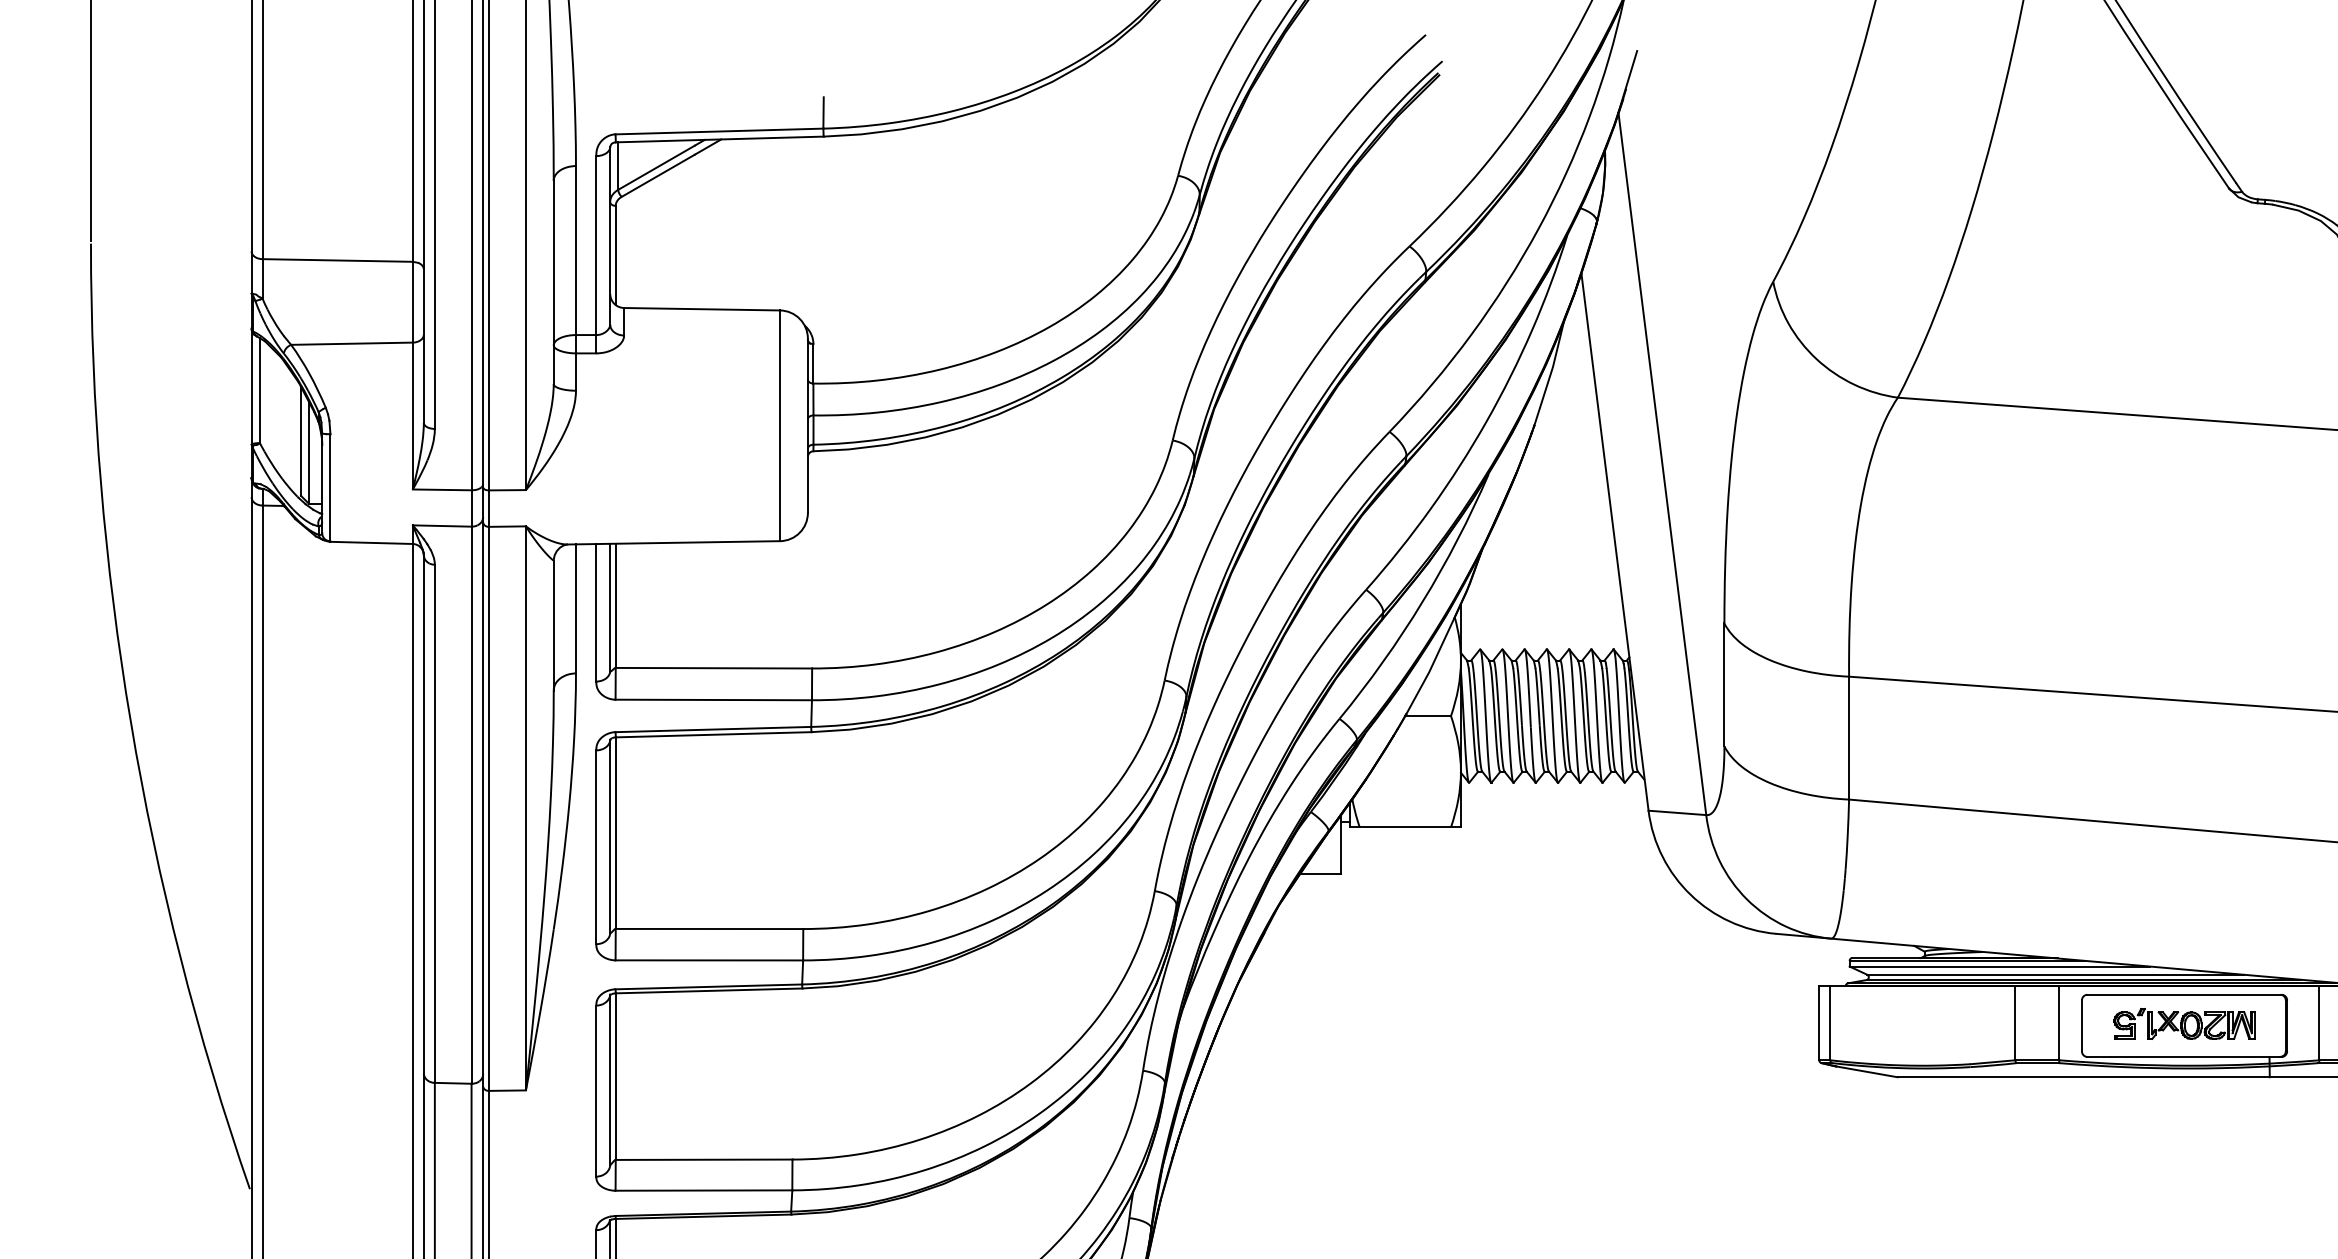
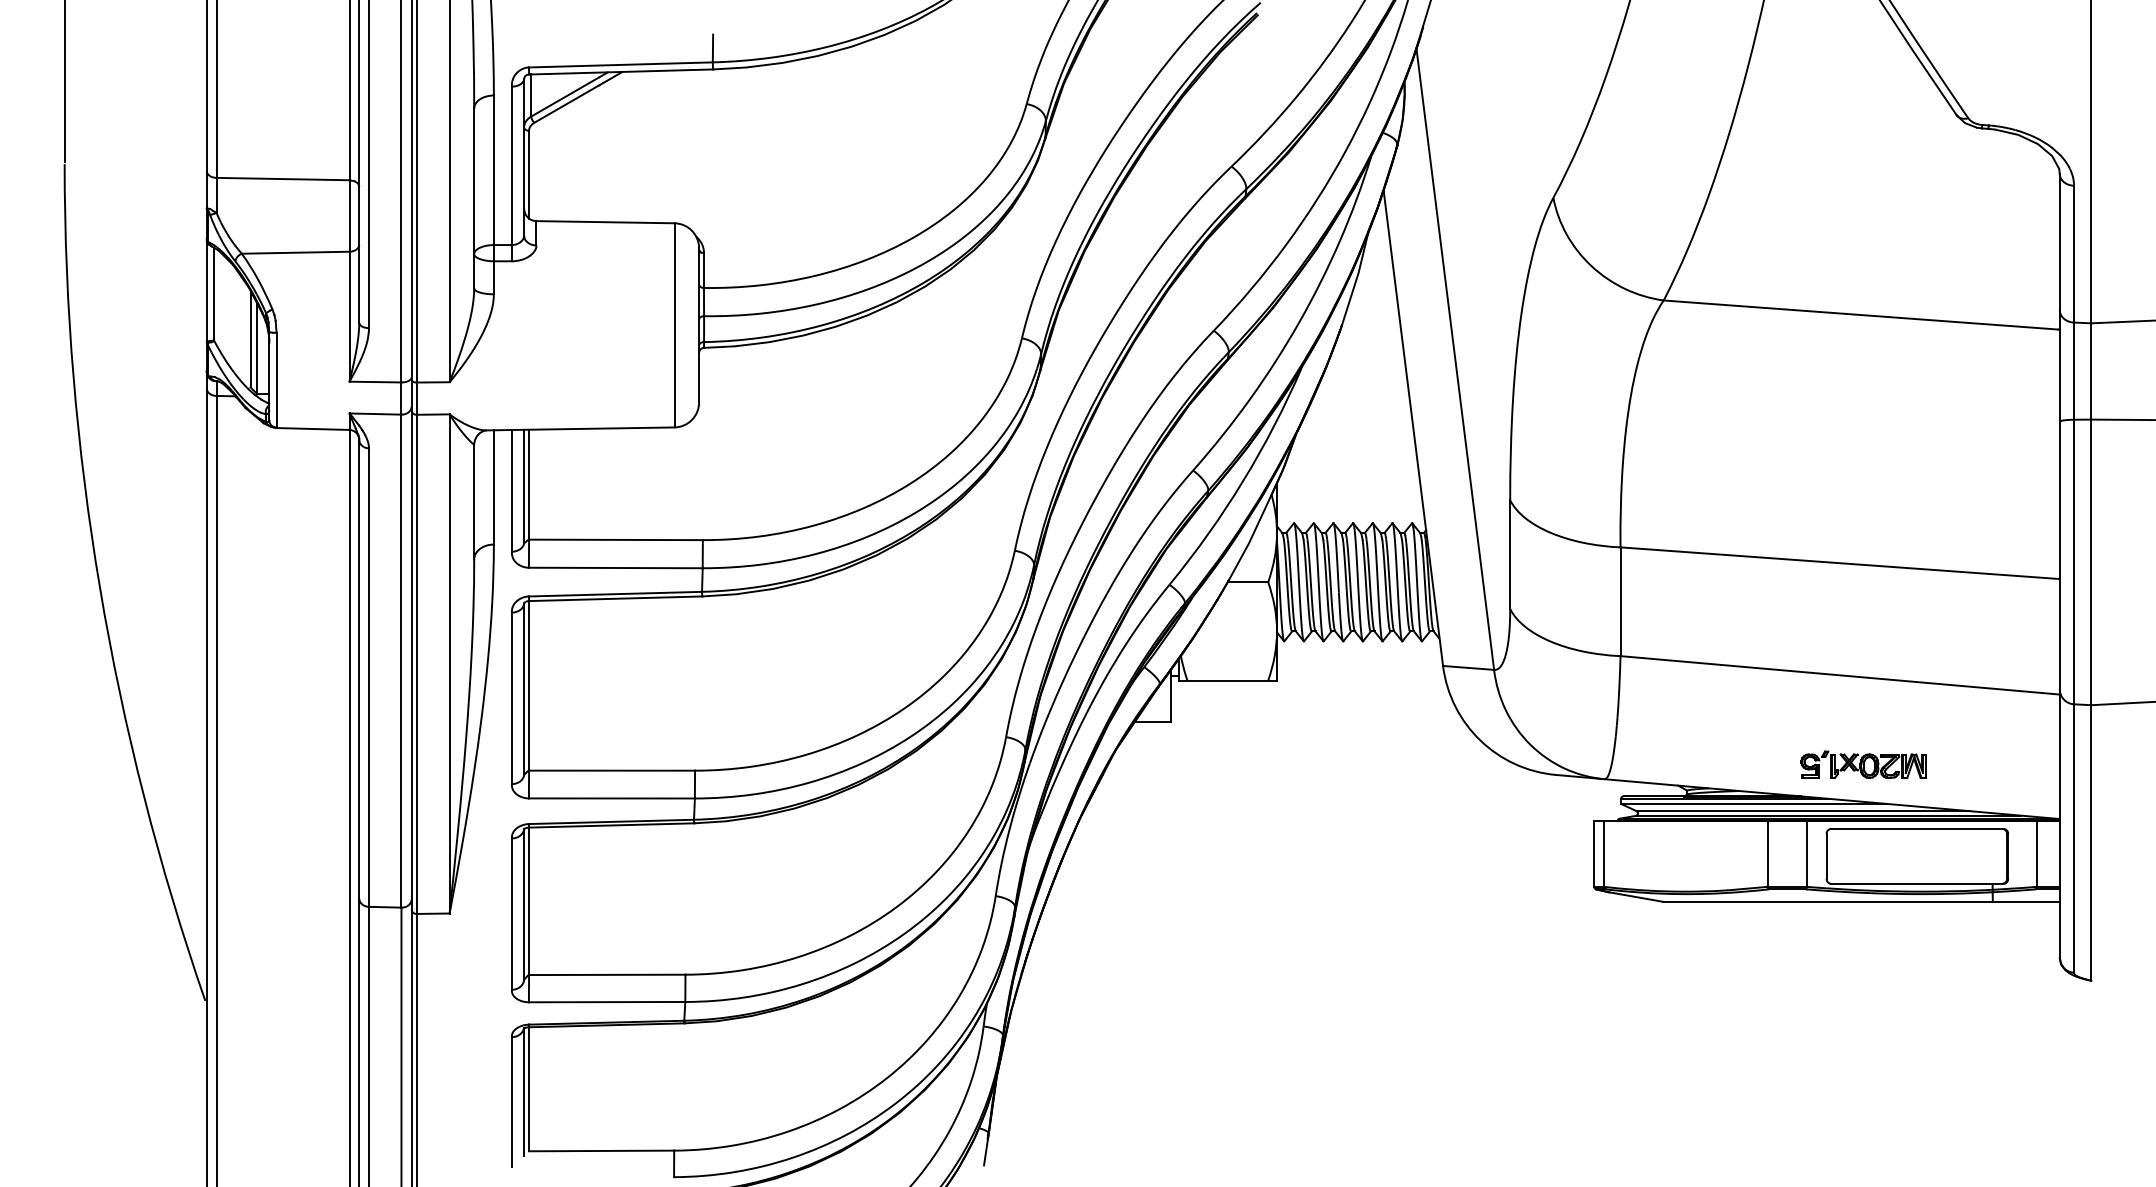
part: (2184, 1023) -> (1863, 764), moved

